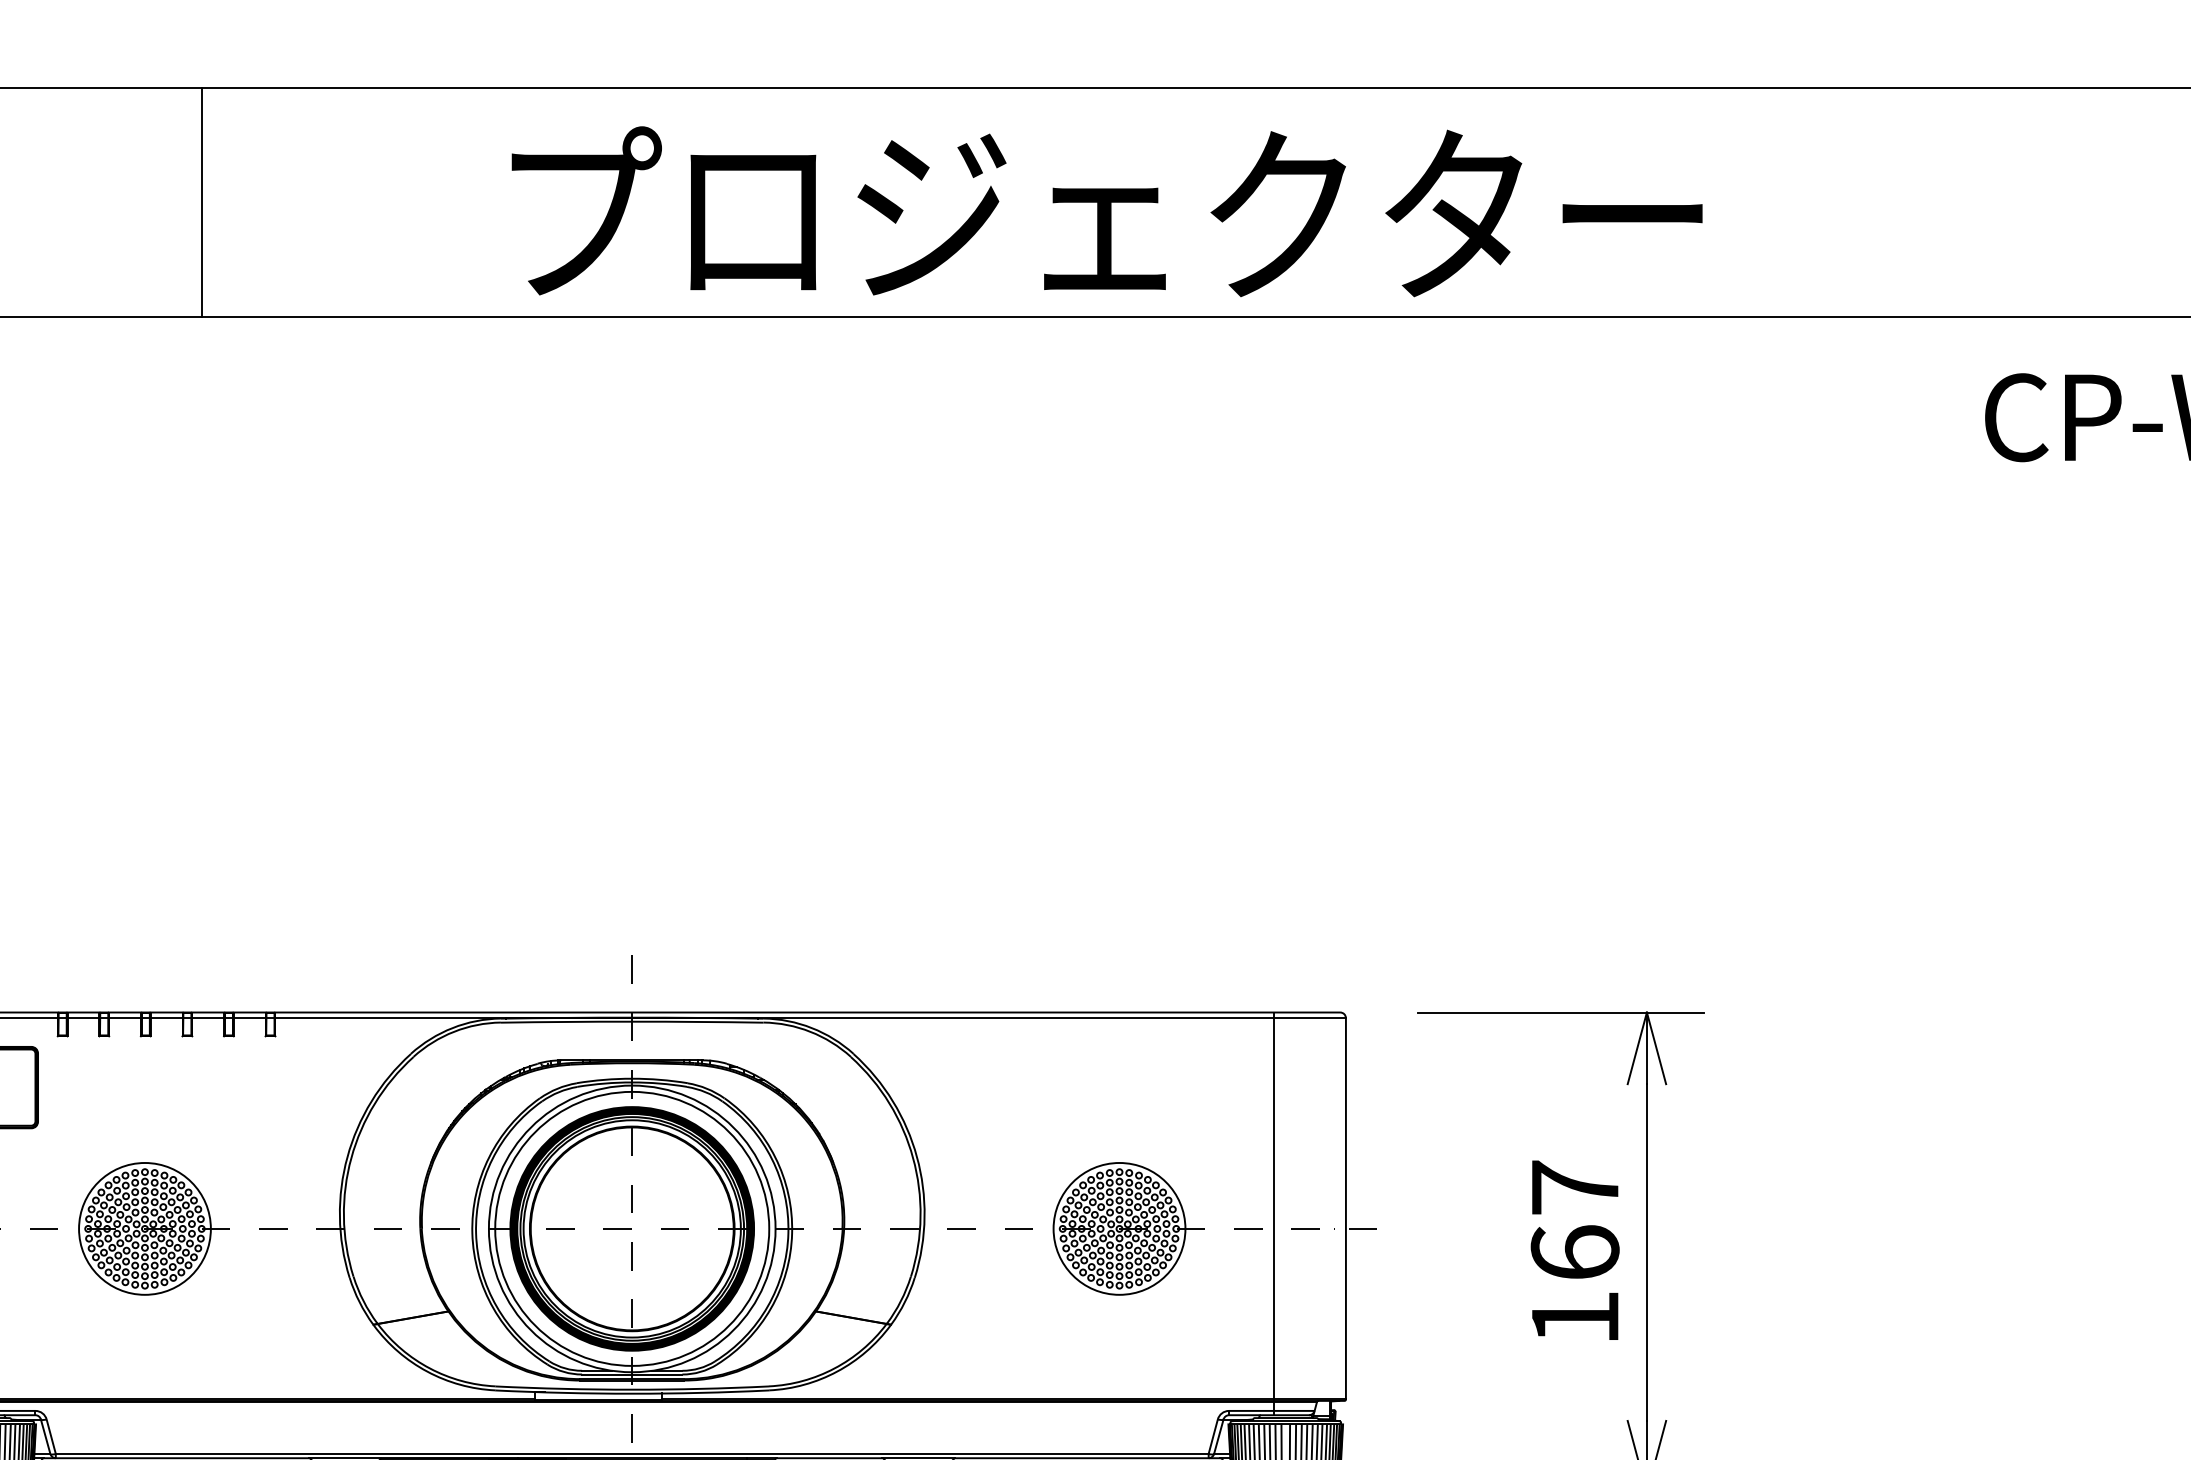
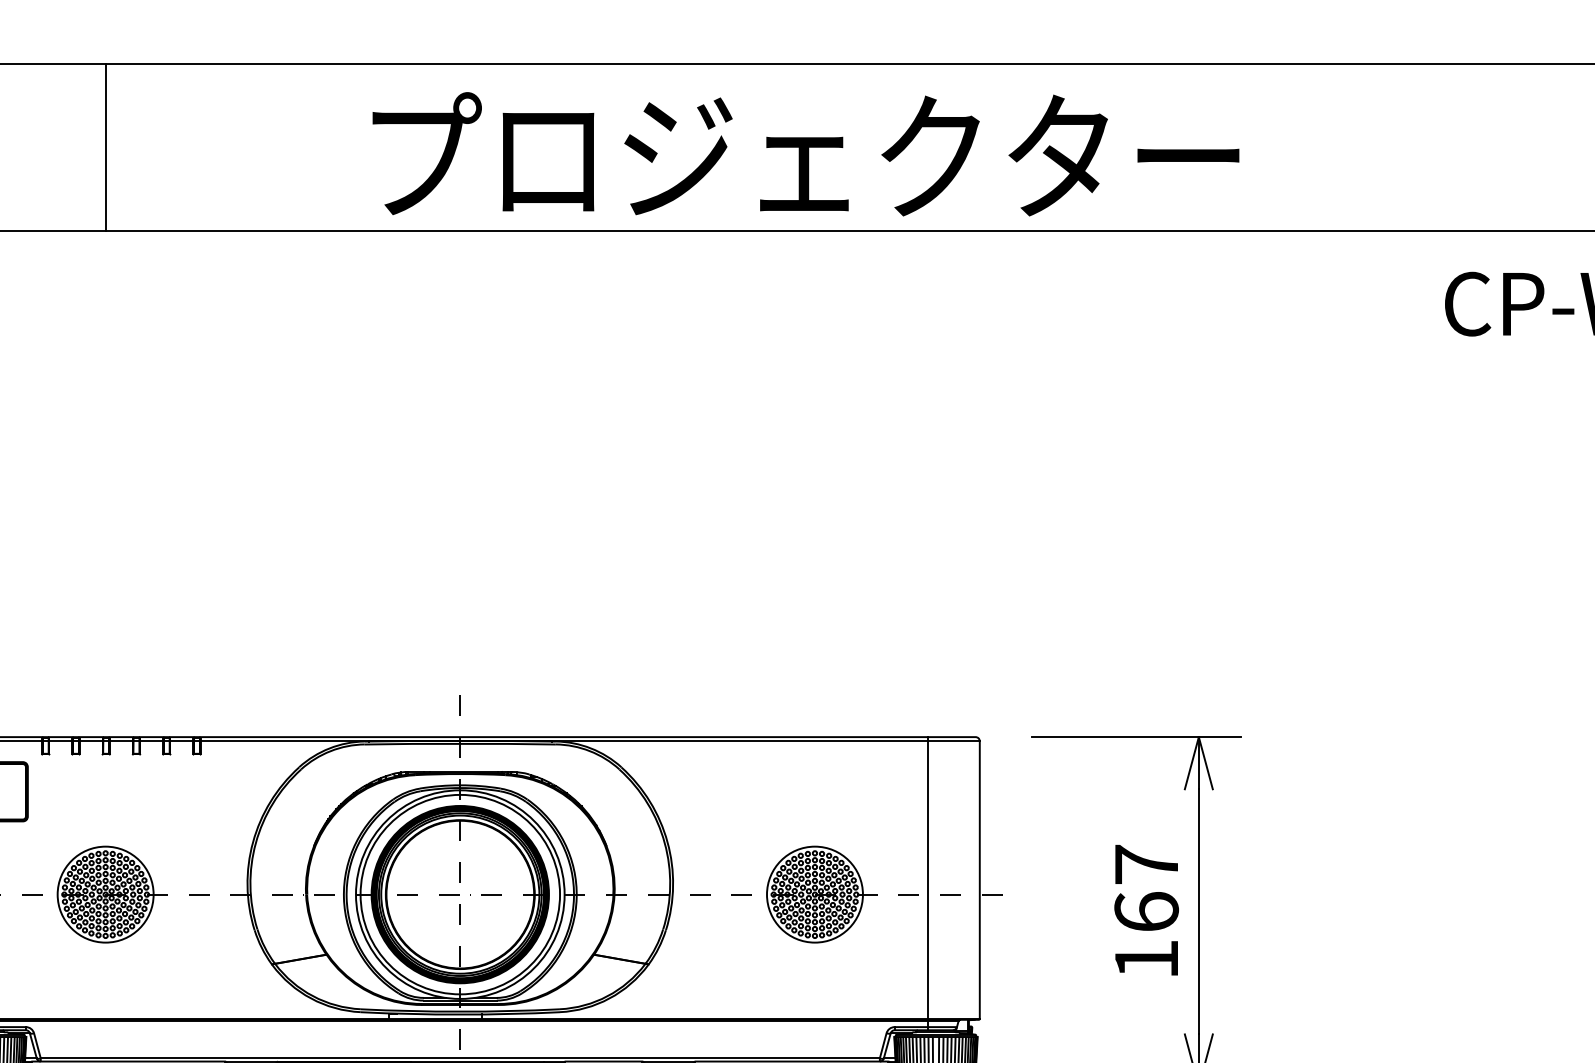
line: (202, 202) -> (106, 147), moved

